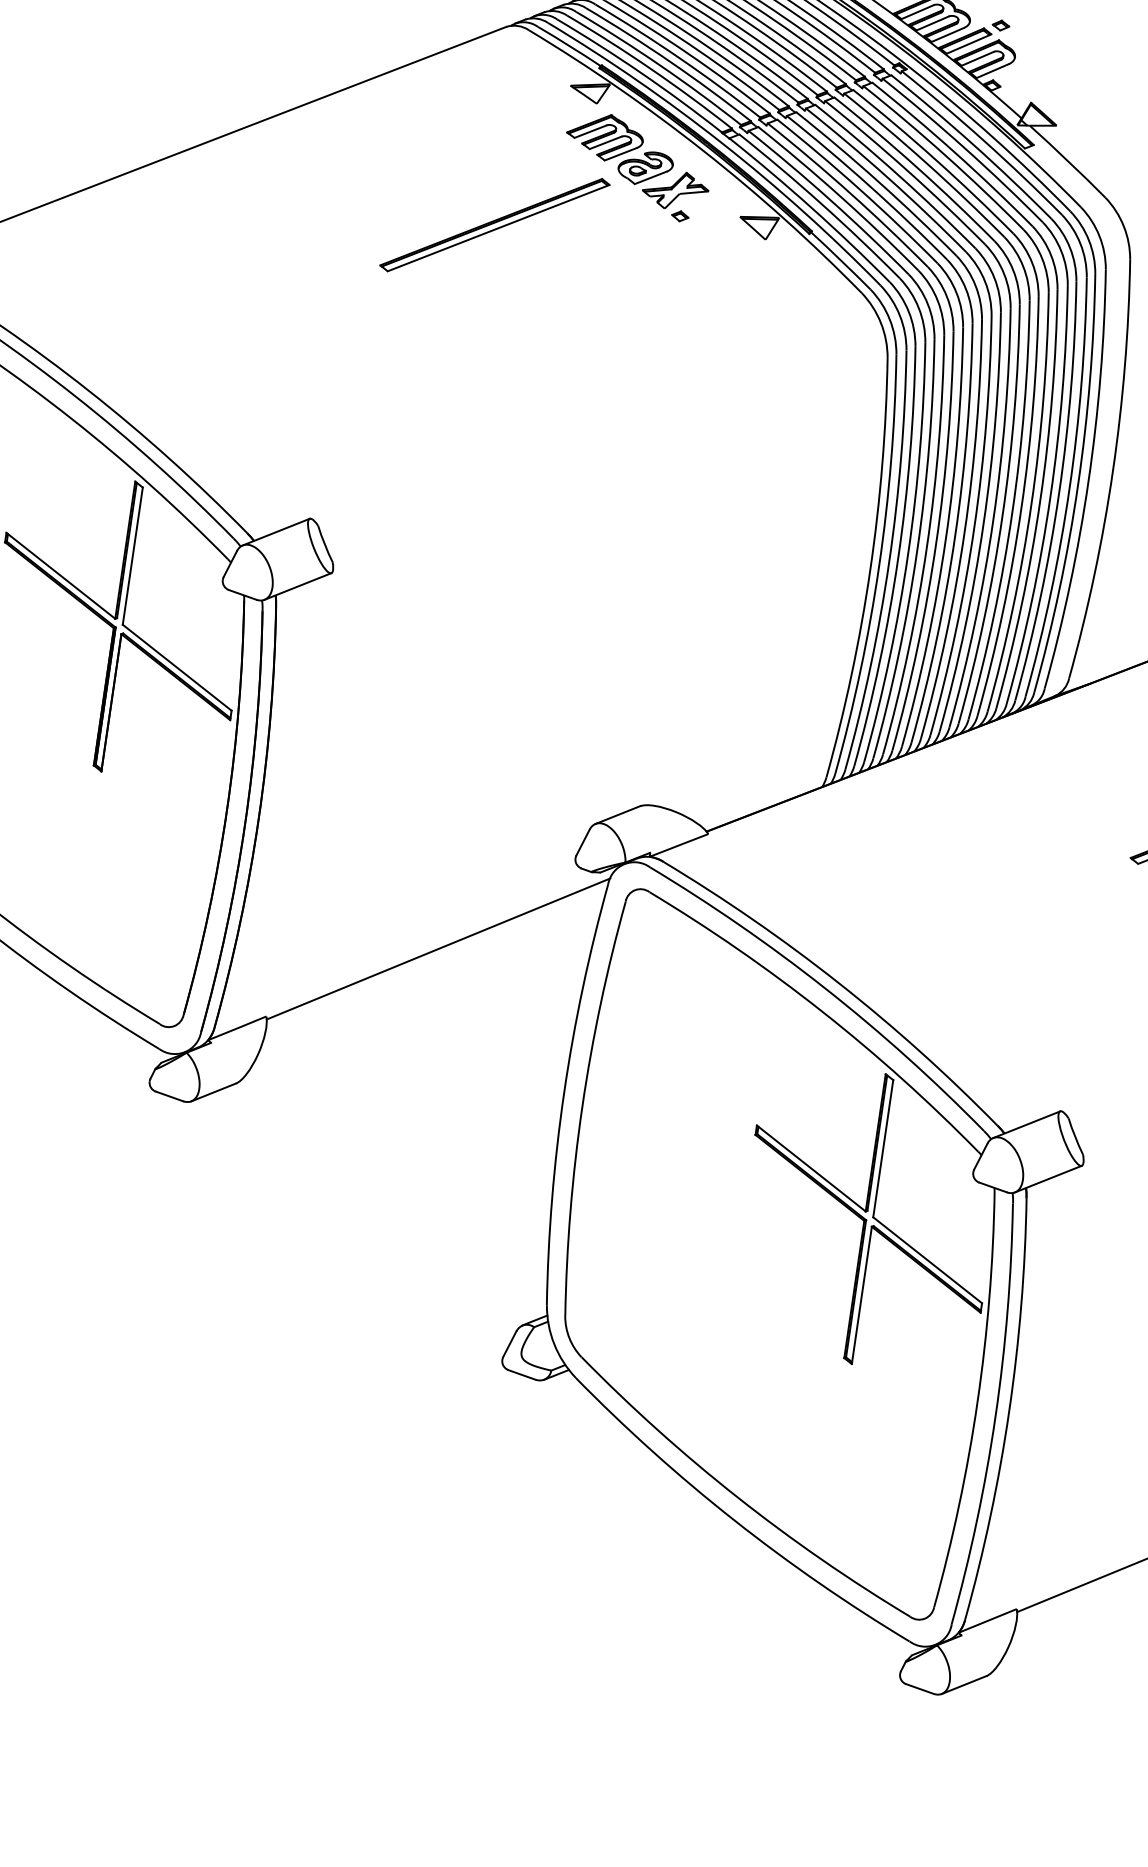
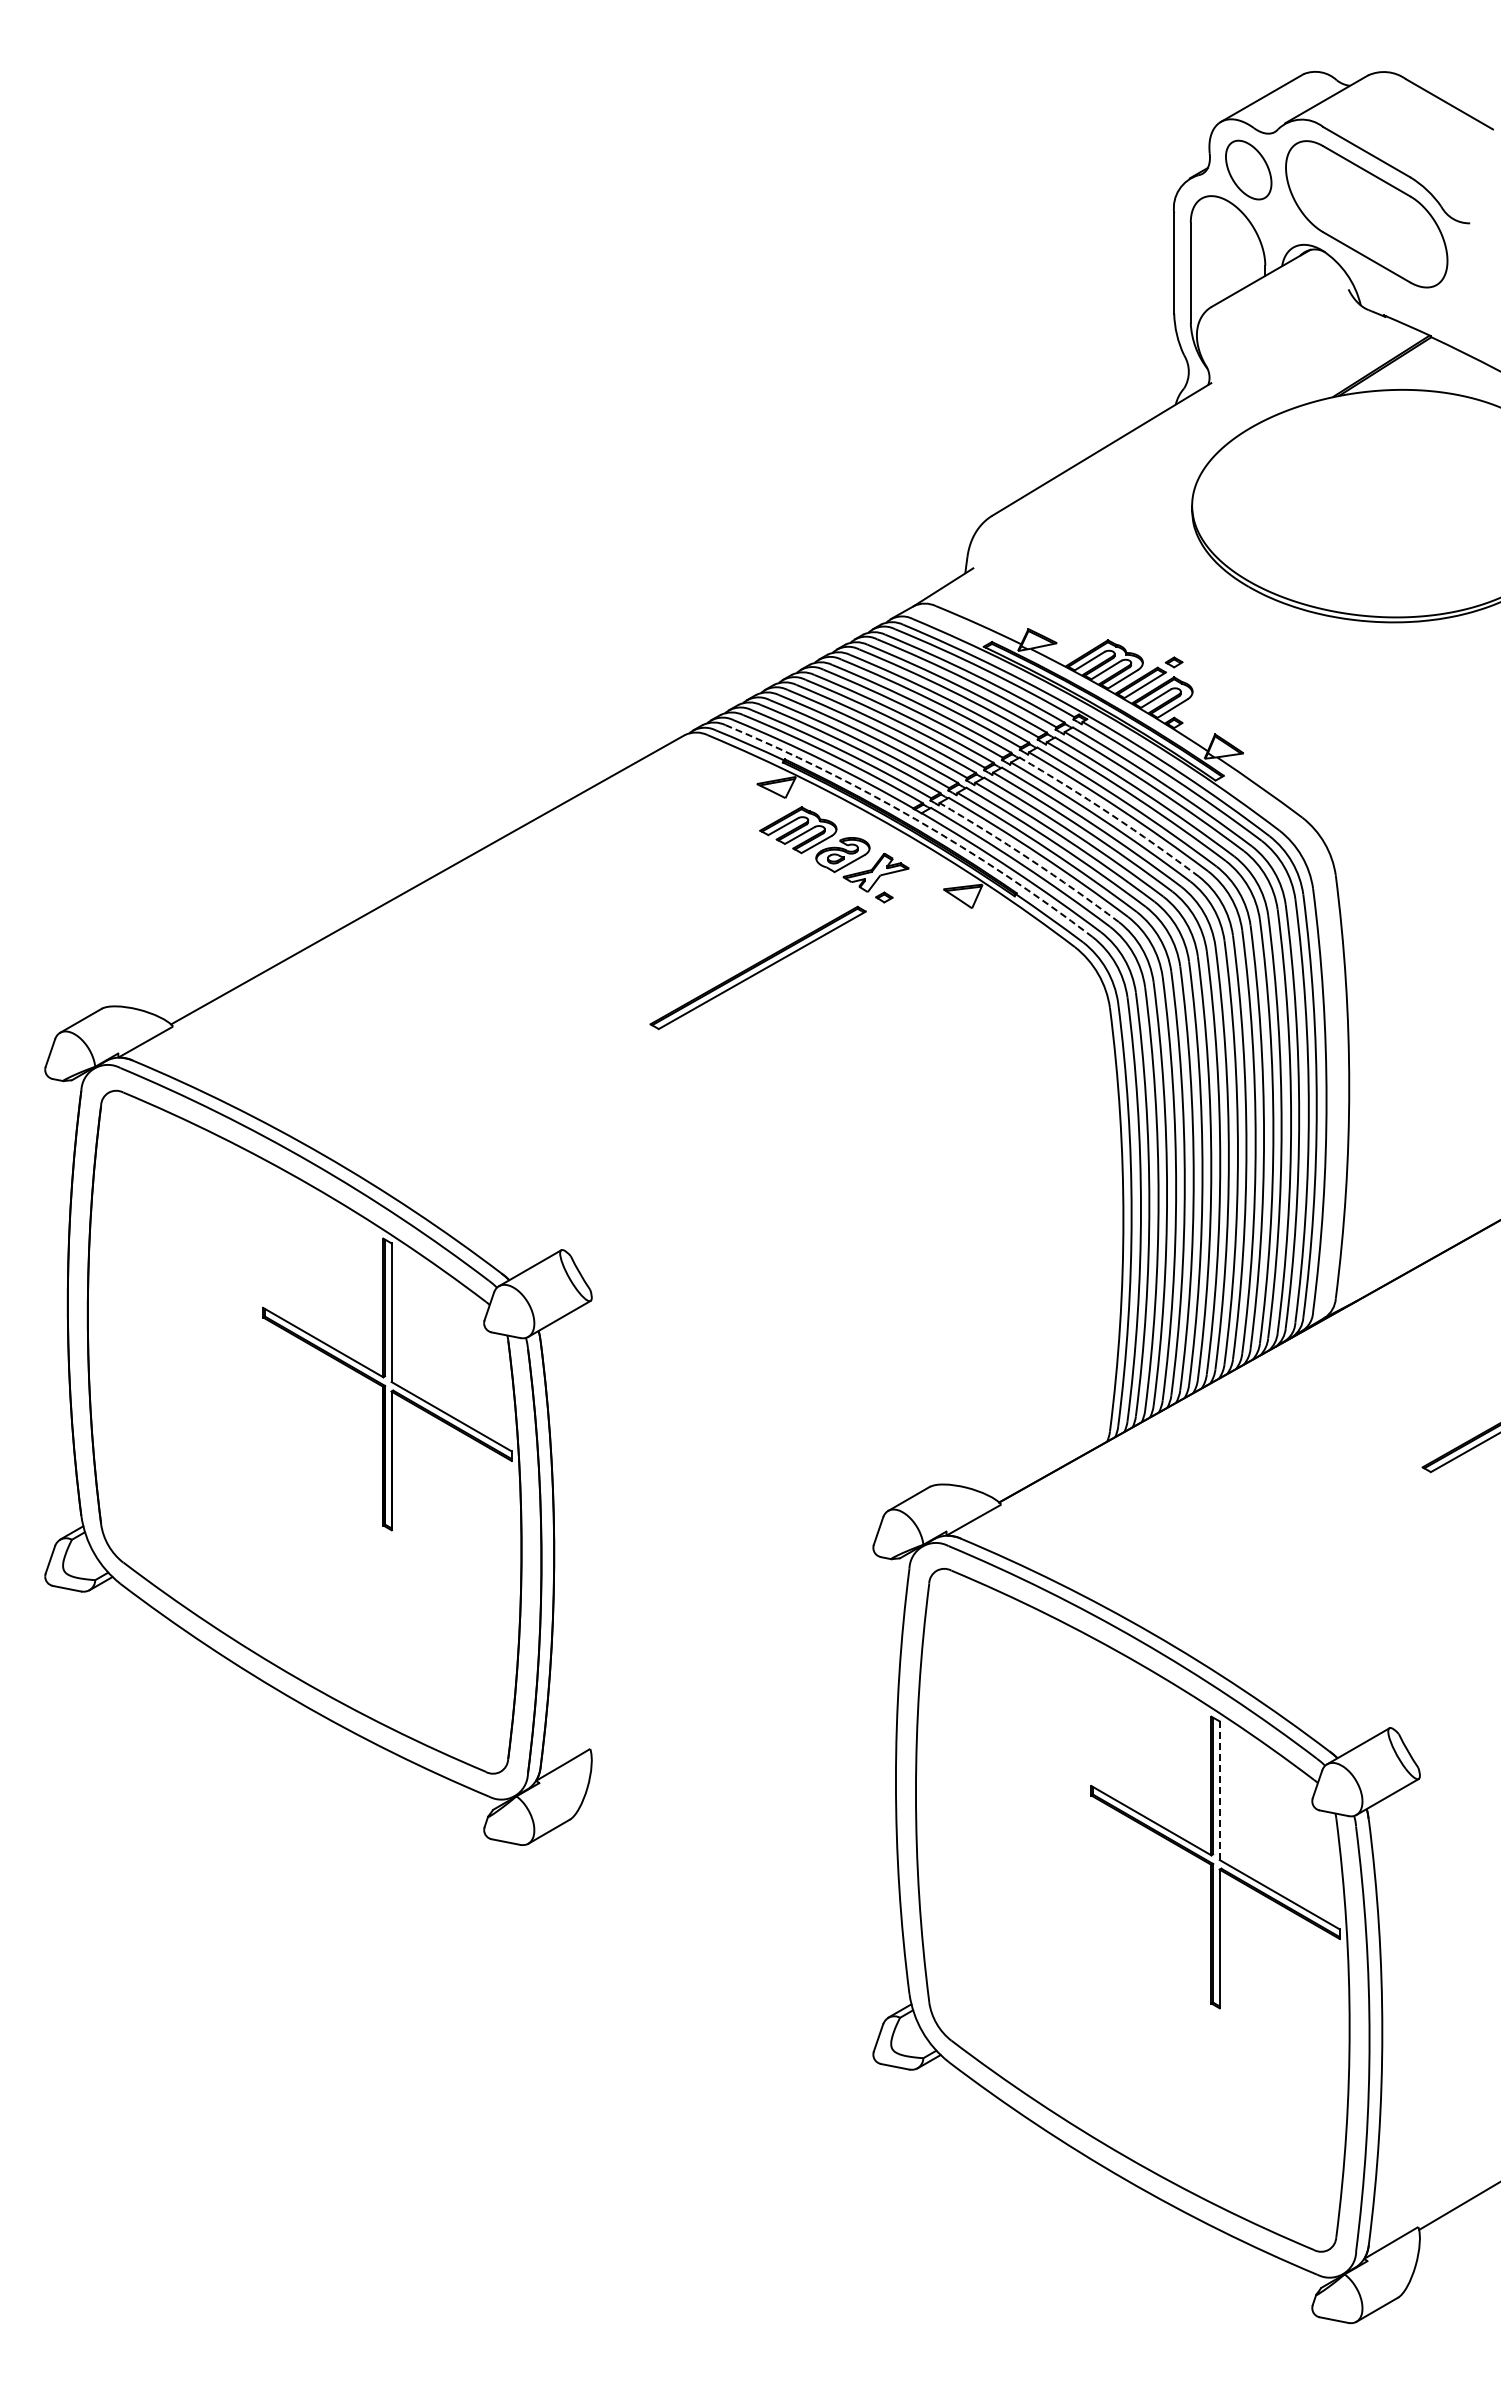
arc: (722, 143) -> (915, 819), solid -> dashed
arc: (916, 166) -> (1110, 814), solid -> dashed
arc: (830, 199) -> (1030, 859), solid -> dashed
part: (494, 224) -> (757, 967), moved
line: (438, 948) -> (750, 1656), removed
line: (882, 1149) -> (1219, 1791), solid -> dashed

